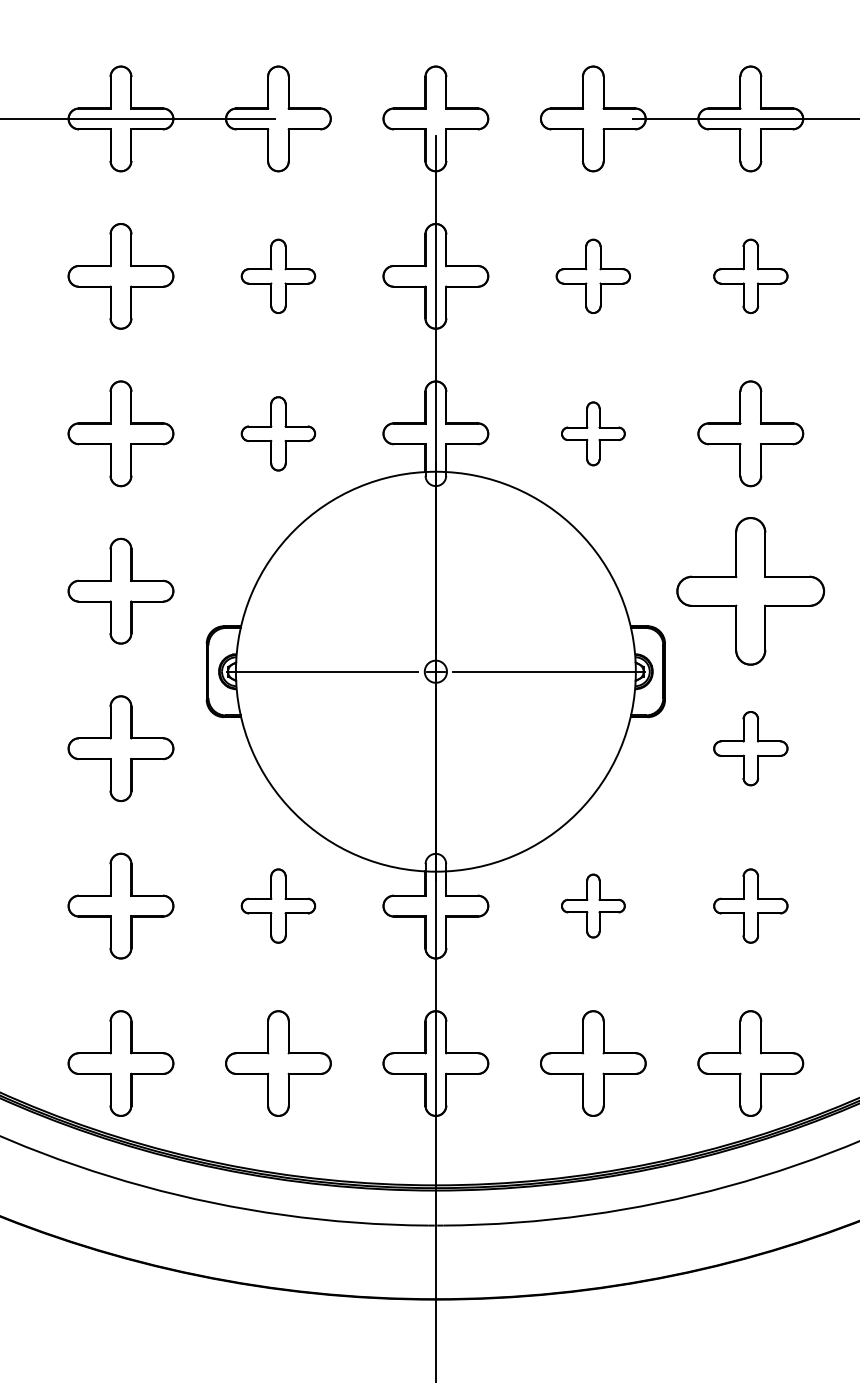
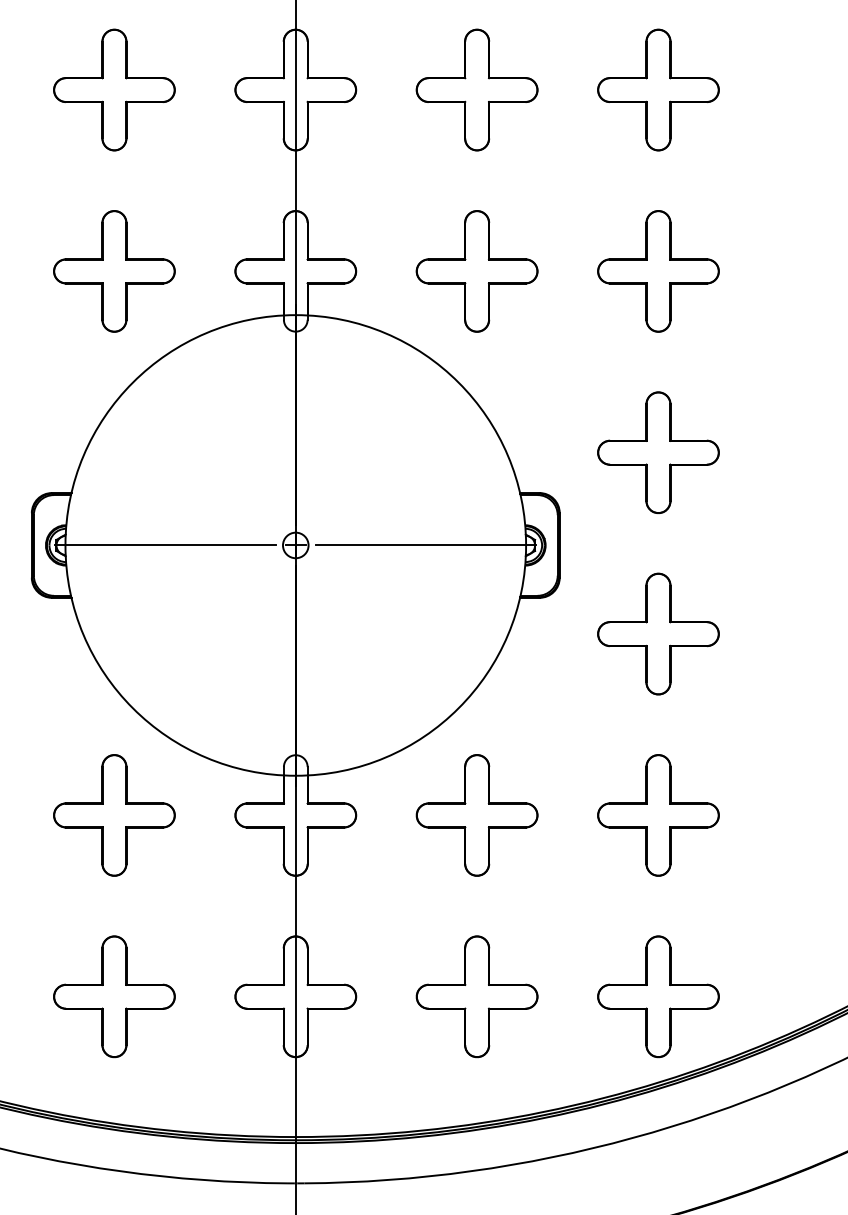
part: (278, 276) -> (114, 90), size x1.43
part: (593, 276) -> (477, 90), size x1.43
part: (750, 276) -> (658, 90), size x1.43
part: (278, 433) -> (114, 271), size x1.43
part: (593, 433) -> (477, 271), size x1.67
part: (750, 590) -> (658, 451), size x0.71
part: (750, 748) -> (658, 633), size x1.43
part: (278, 905) -> (114, 814), size x1.43
part: (593, 905) -> (477, 814), size x1.67
part: (750, 905) -> (658, 814), size x1.43

